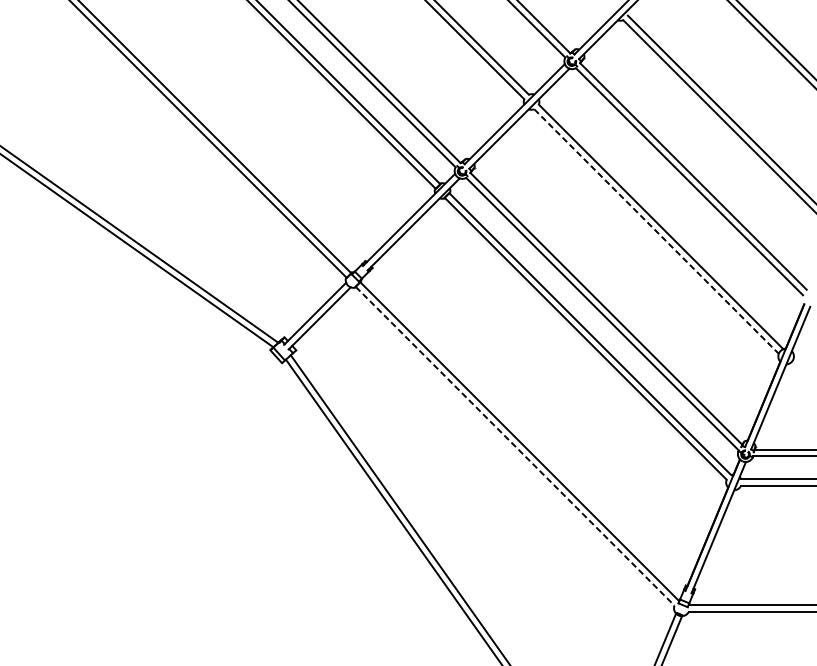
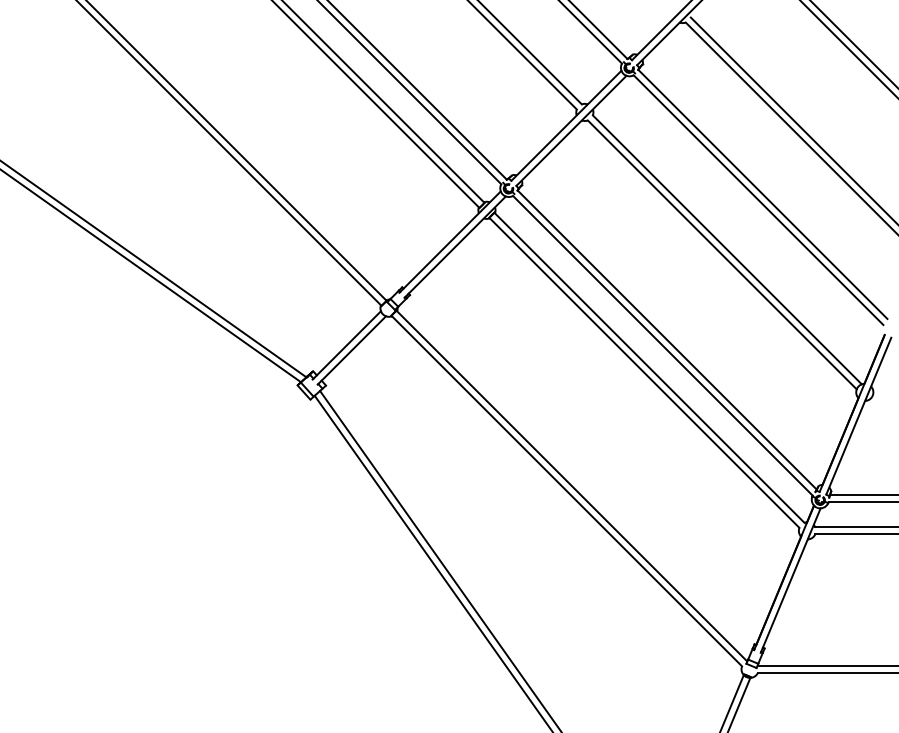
line: (656, 232) -> (722, 255), dashed -> solid
line: (514, 446) -> (566, 491), dashed -> solid

